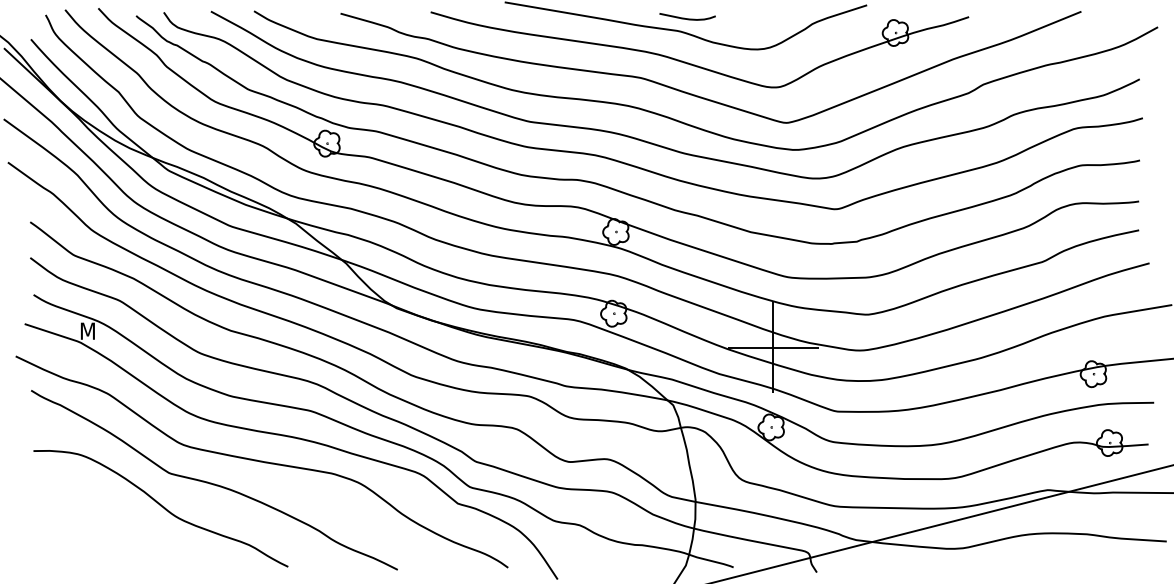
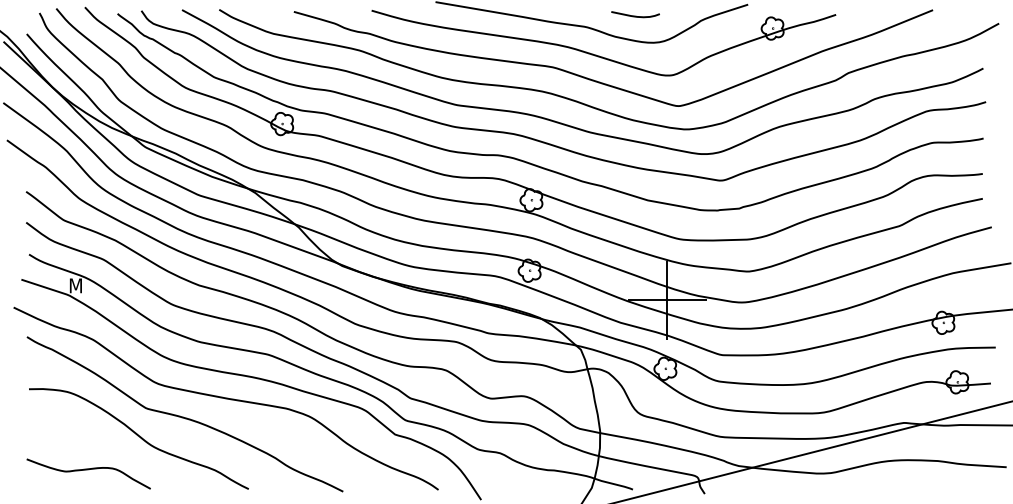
curve: (687, 18) -> (635, 16), moved
curve: (102, 544) -> (88, 469), added

